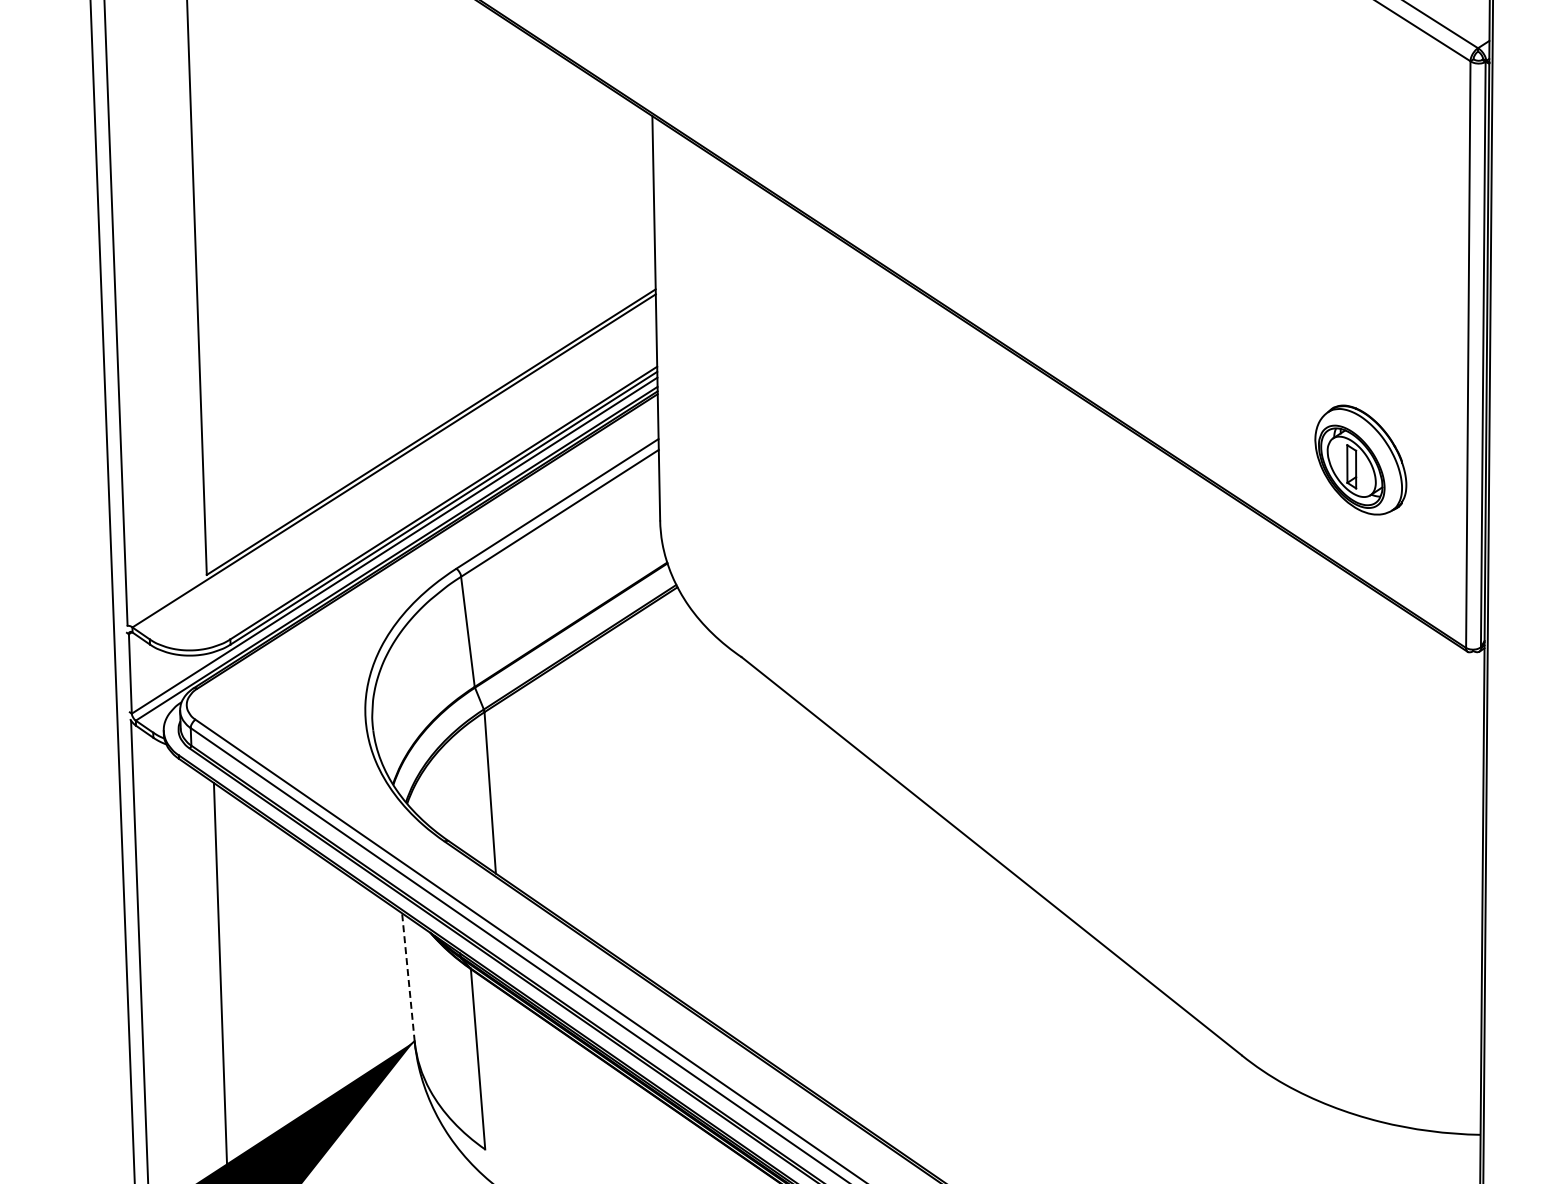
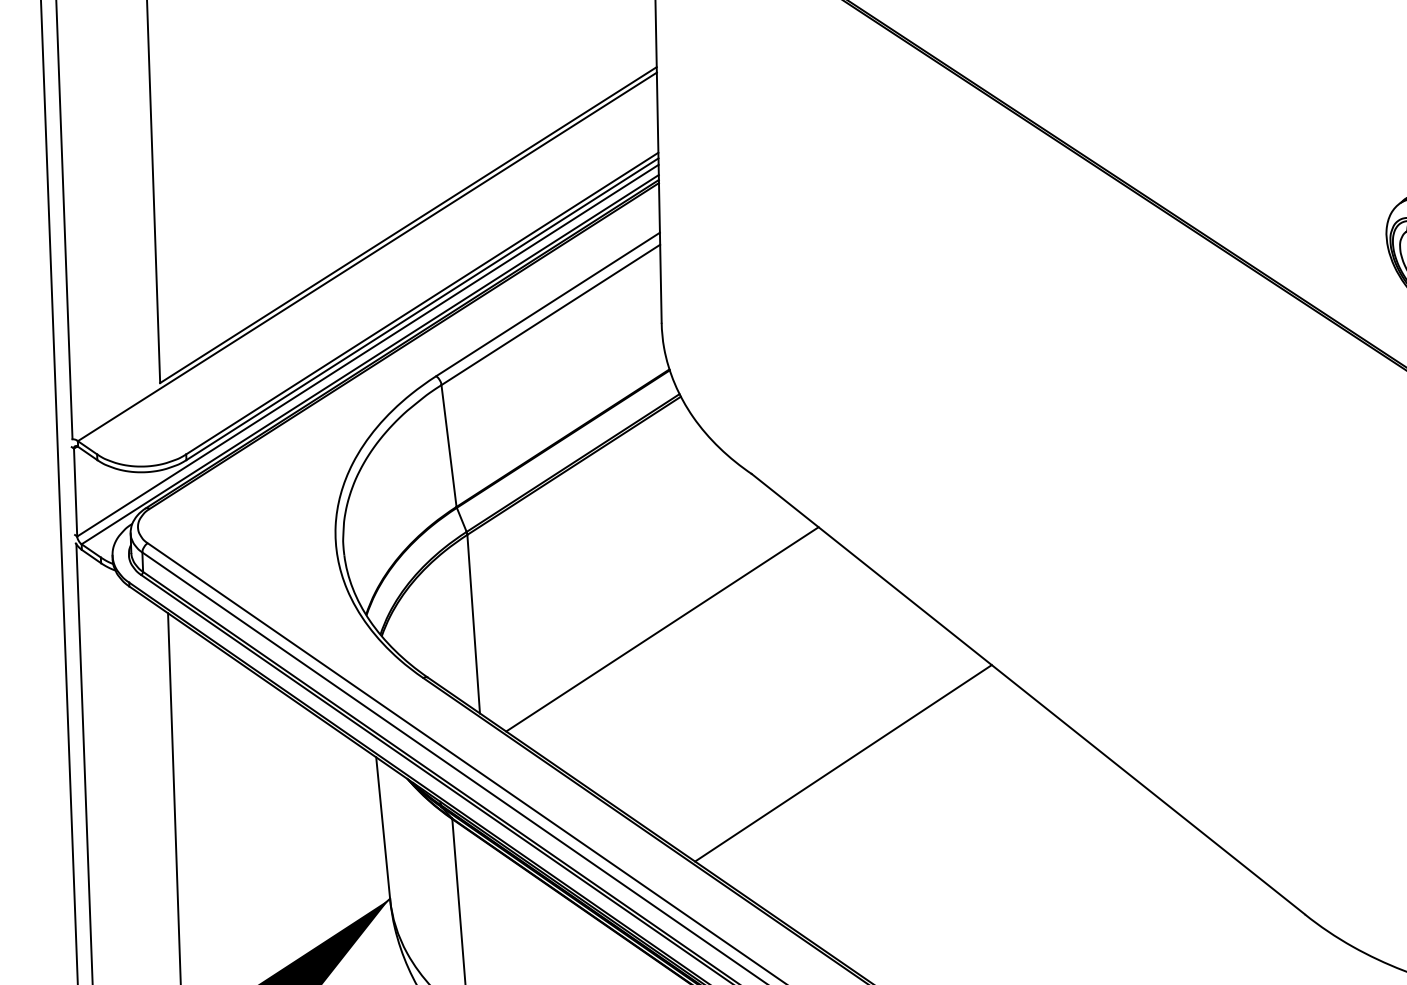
line: (660, 797) -> (662, 629), added
line: (824, 918) -> (843, 763), added
line: (408, 977) -> (383, 828), dashed -> solid

